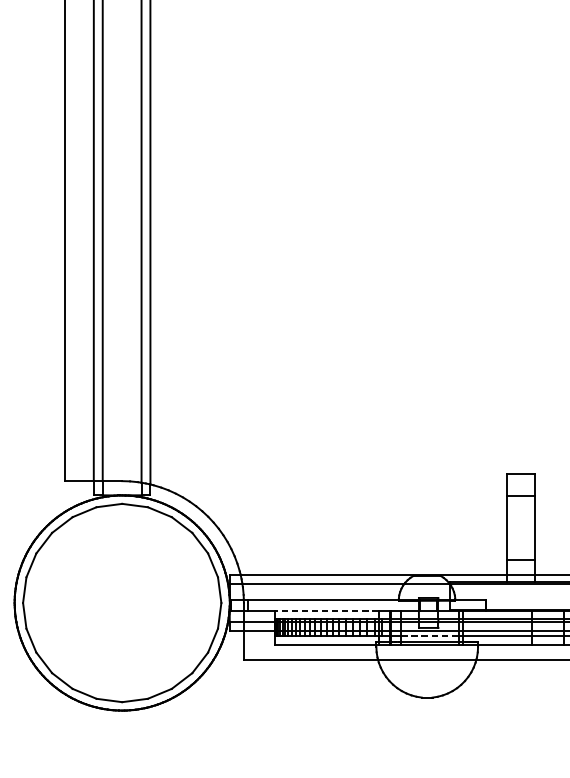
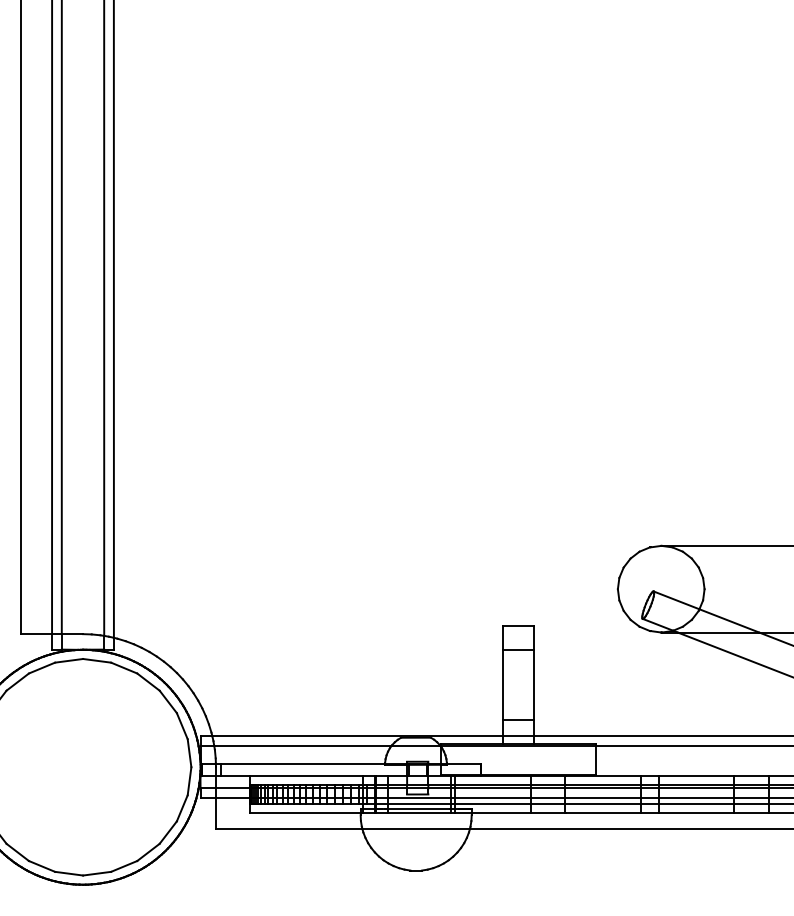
line: (326, 610) -> (306, 775), dashed -> solid
line: (430, 636) -> (419, 803), dashed -> solid

